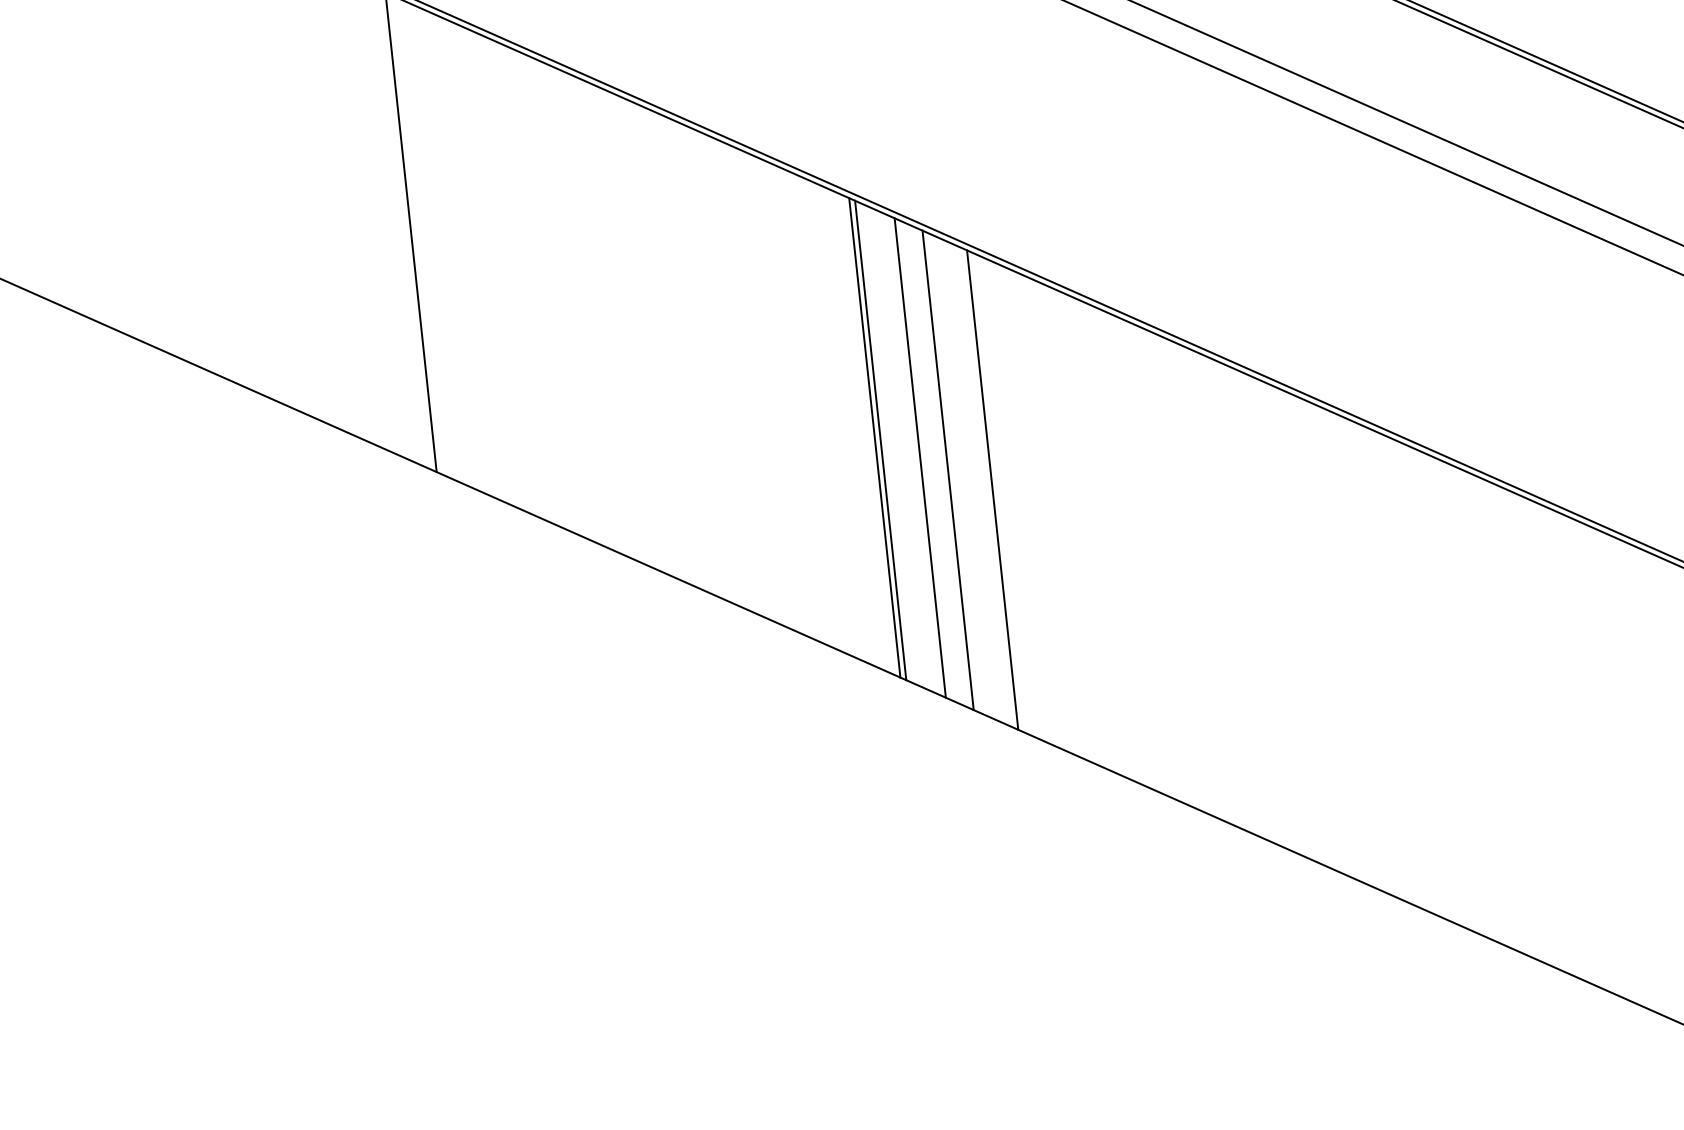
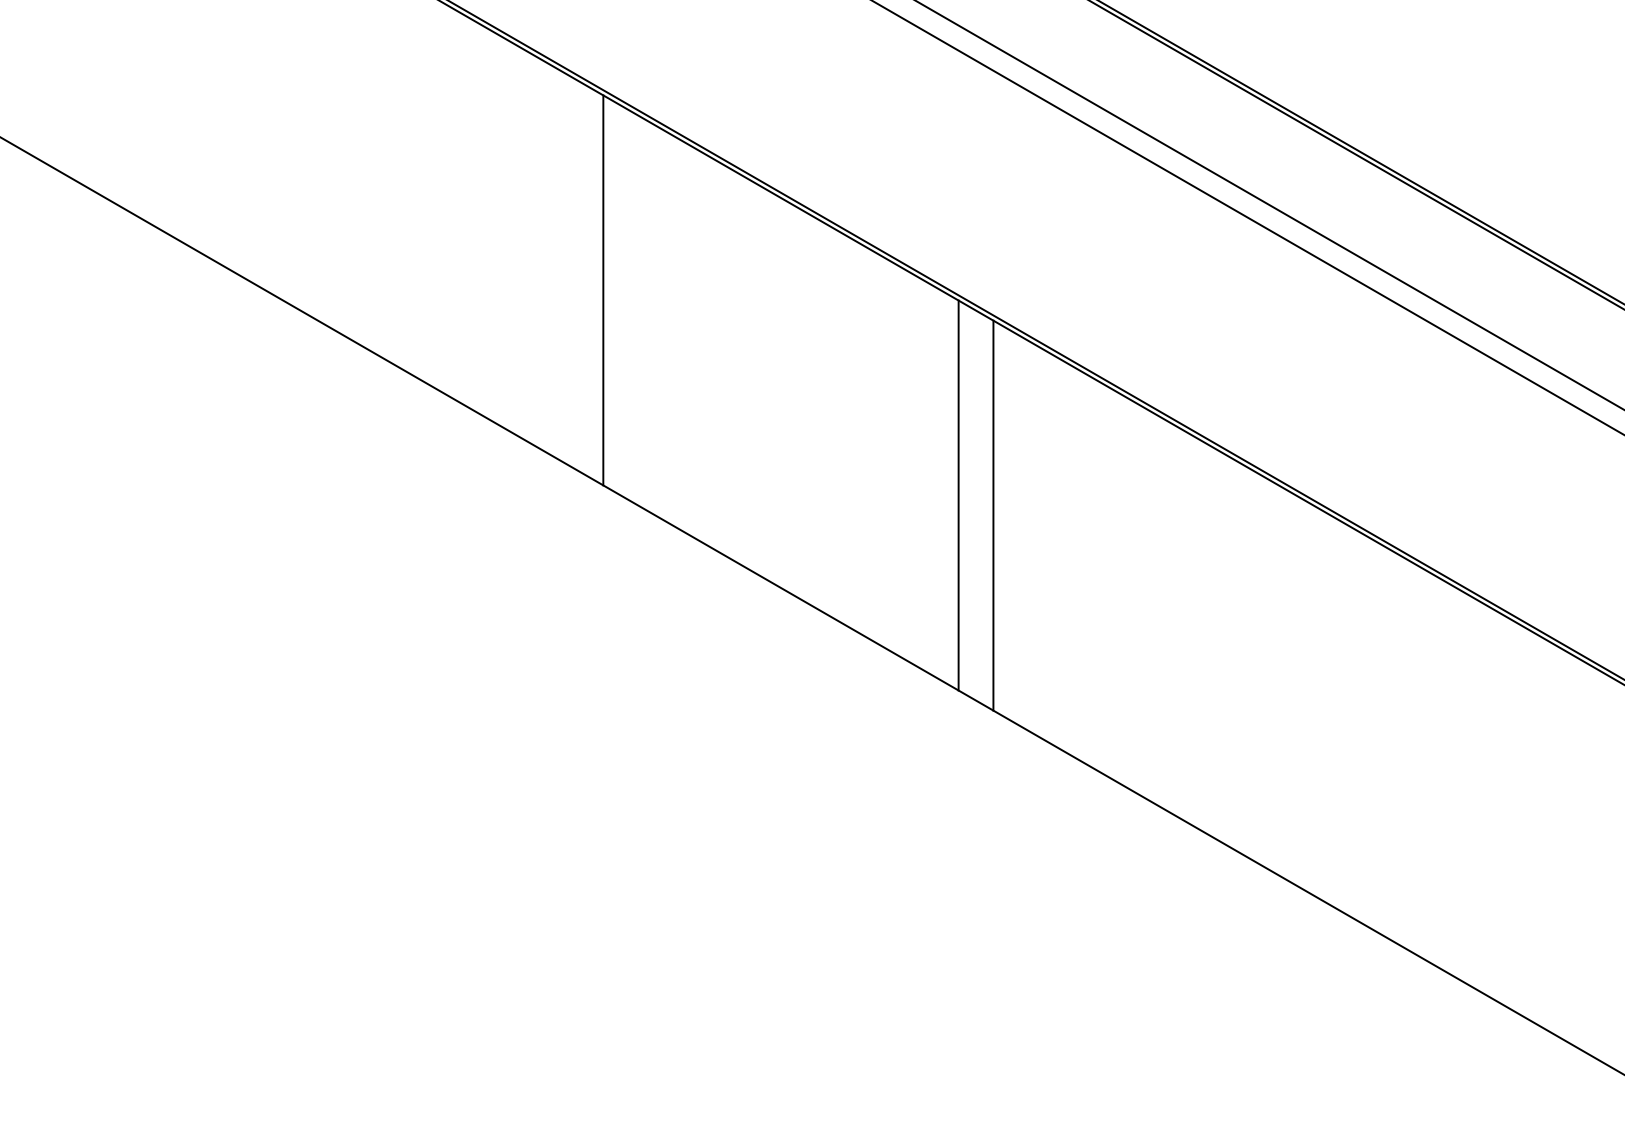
line: (881, 440) -> (963, 498), removed
line: (947, 469) -> (1014, 527), removed
line: (992, 489) -> (1048, 547), removed

